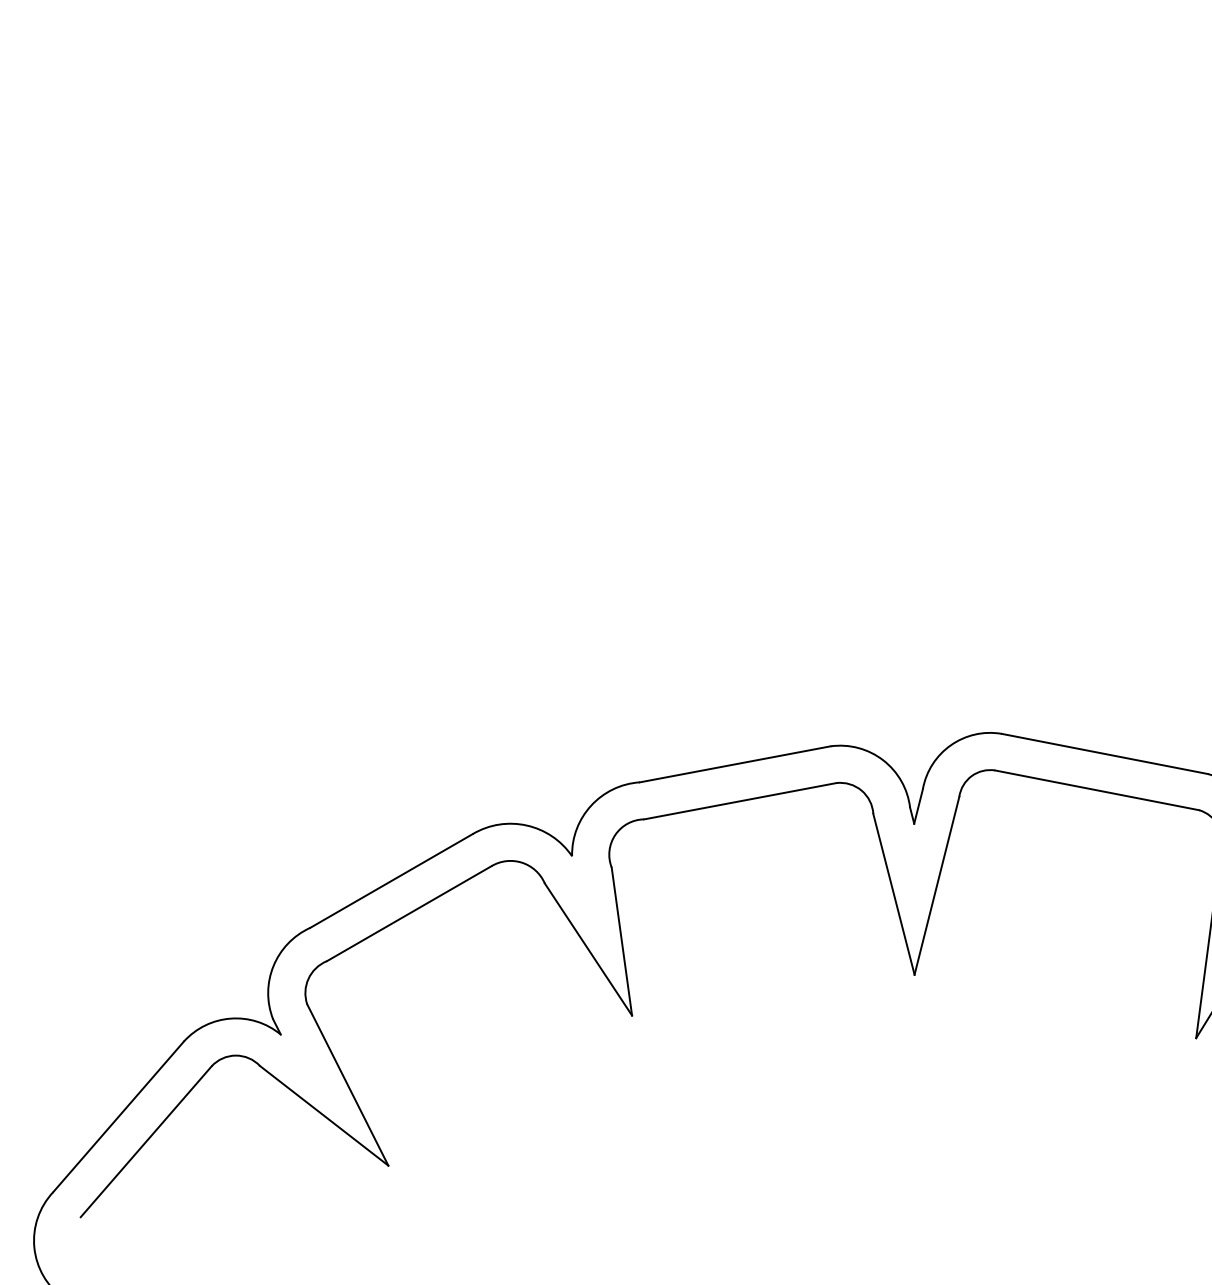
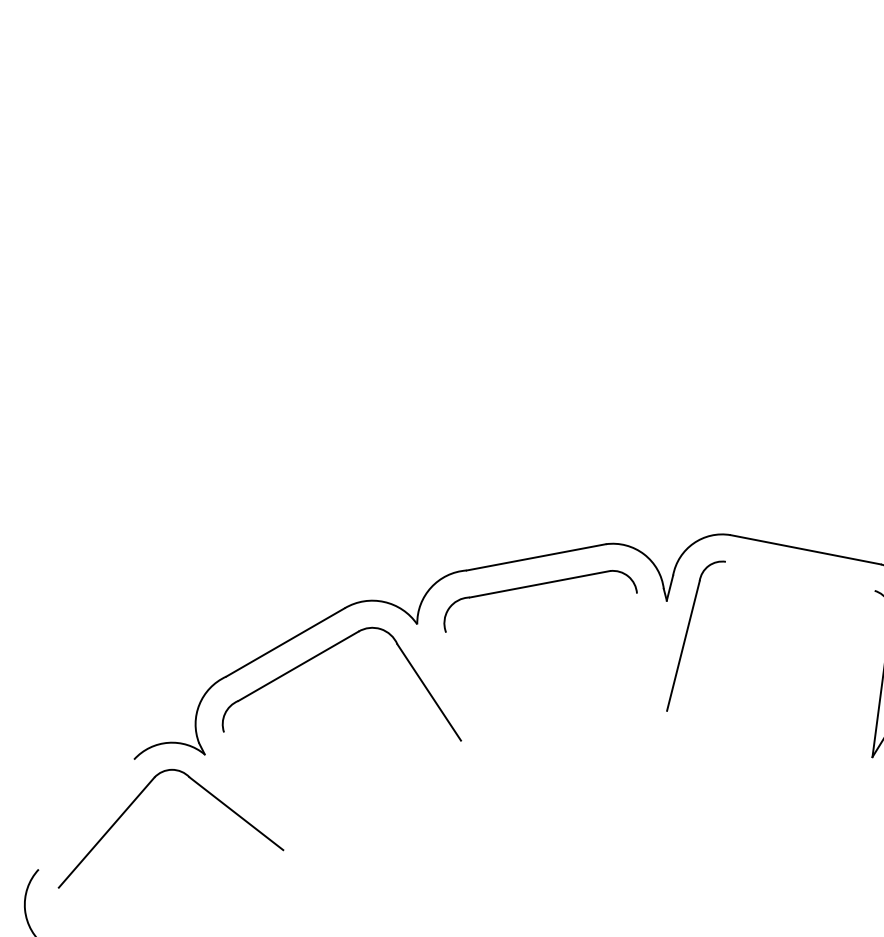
line: (1097, 790) -> (800, 576), removed
line: (893, 894) -> (651, 652), removed
line: (621, 941) -> (453, 686), removed
line: (347, 1084) -> (253, 790), removed
line: (118, 1116) -> (86, 814), removed

